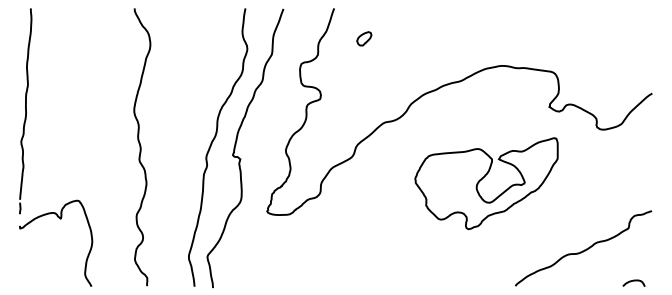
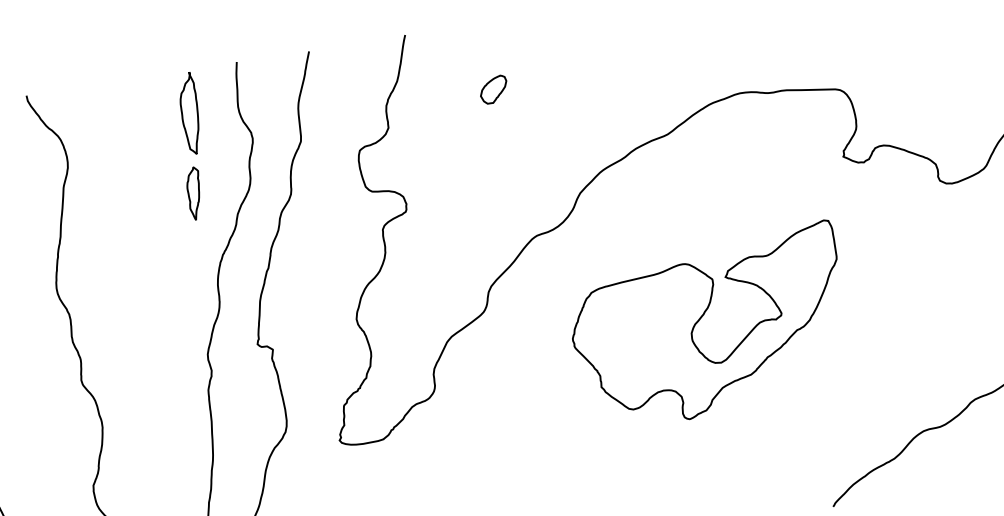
part: (364, 38) -> (494, 89), moved
part: (215, 47) -> (191, 145), added
part: (486, 183) -> (709, 327), moved

